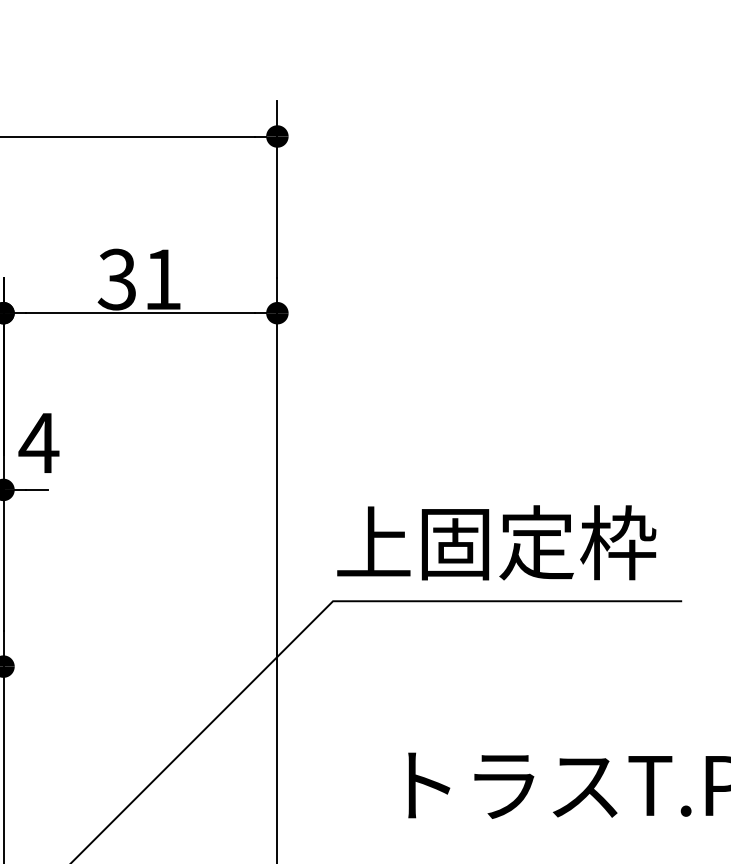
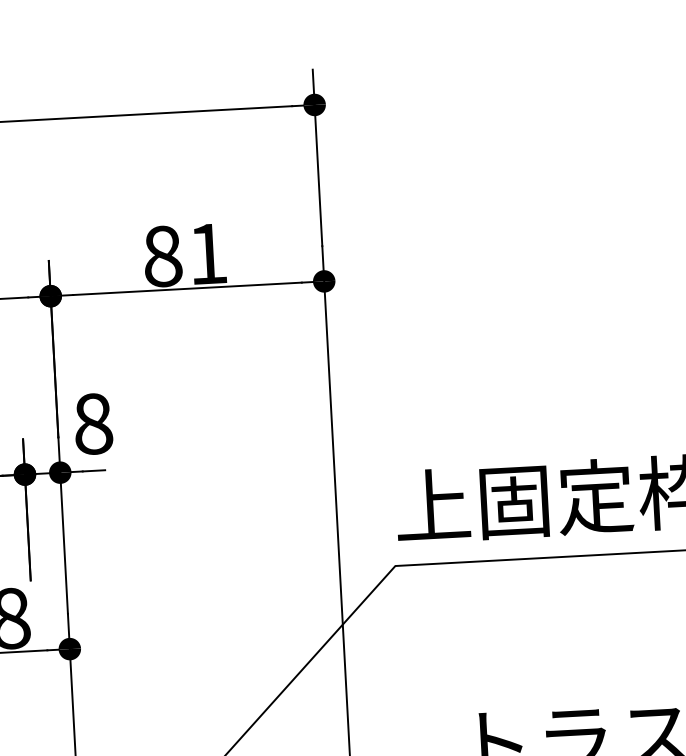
text: (116, 279) -> (161, 256), 31 -> 81
text: (38, 443) -> (92, 424), 4 -> 8

